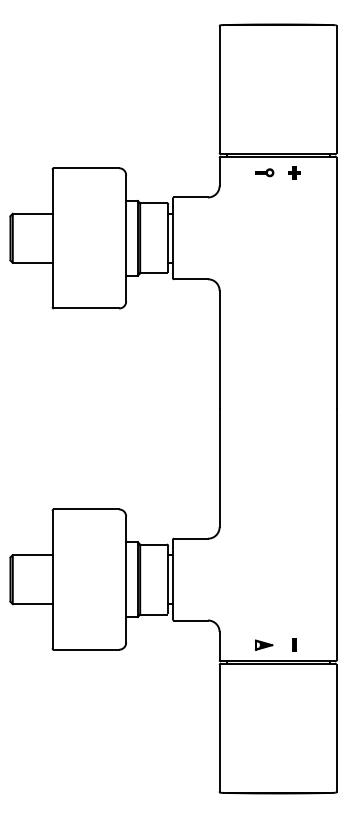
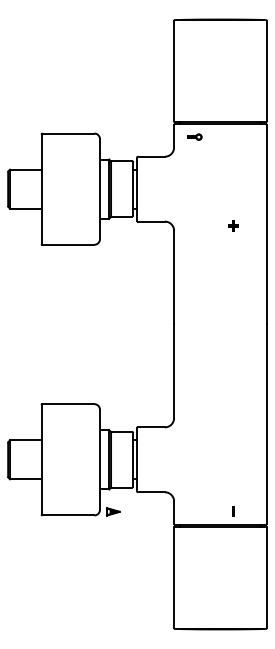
part: (264, 172) -> (194, 136), moved
part: (294, 172) -> (233, 225), moved
part: (263, 644) -> (112, 511), moved

